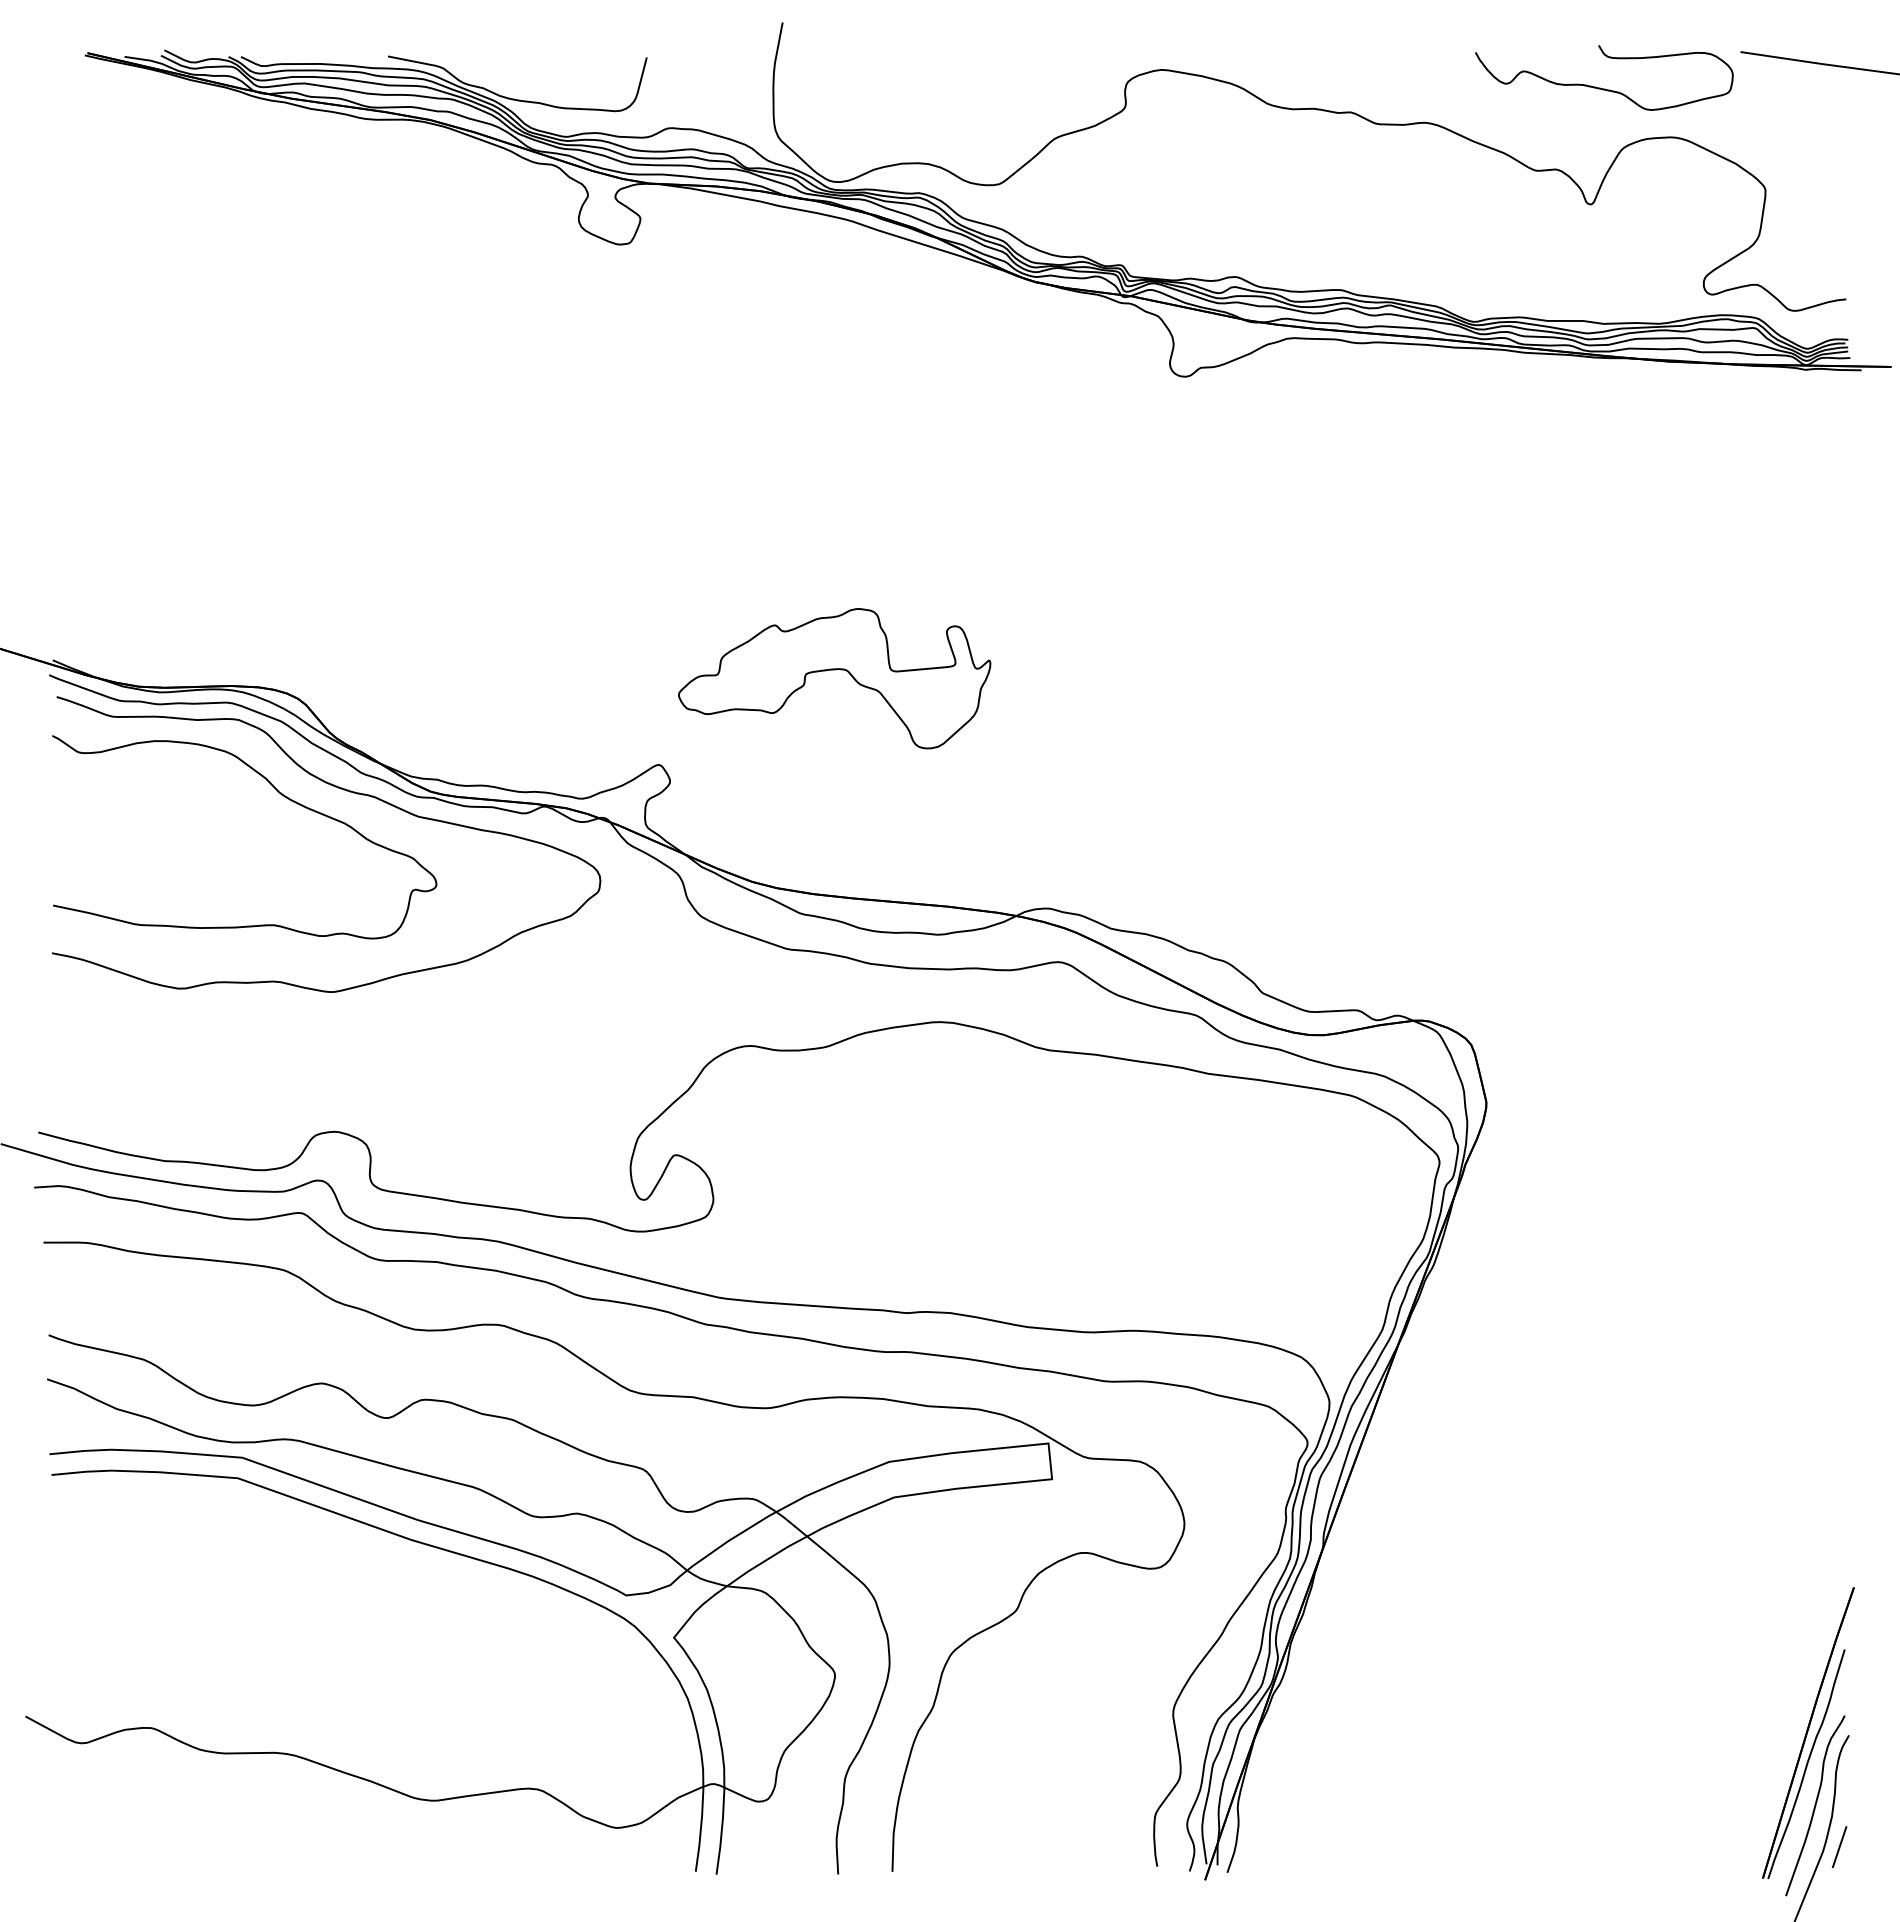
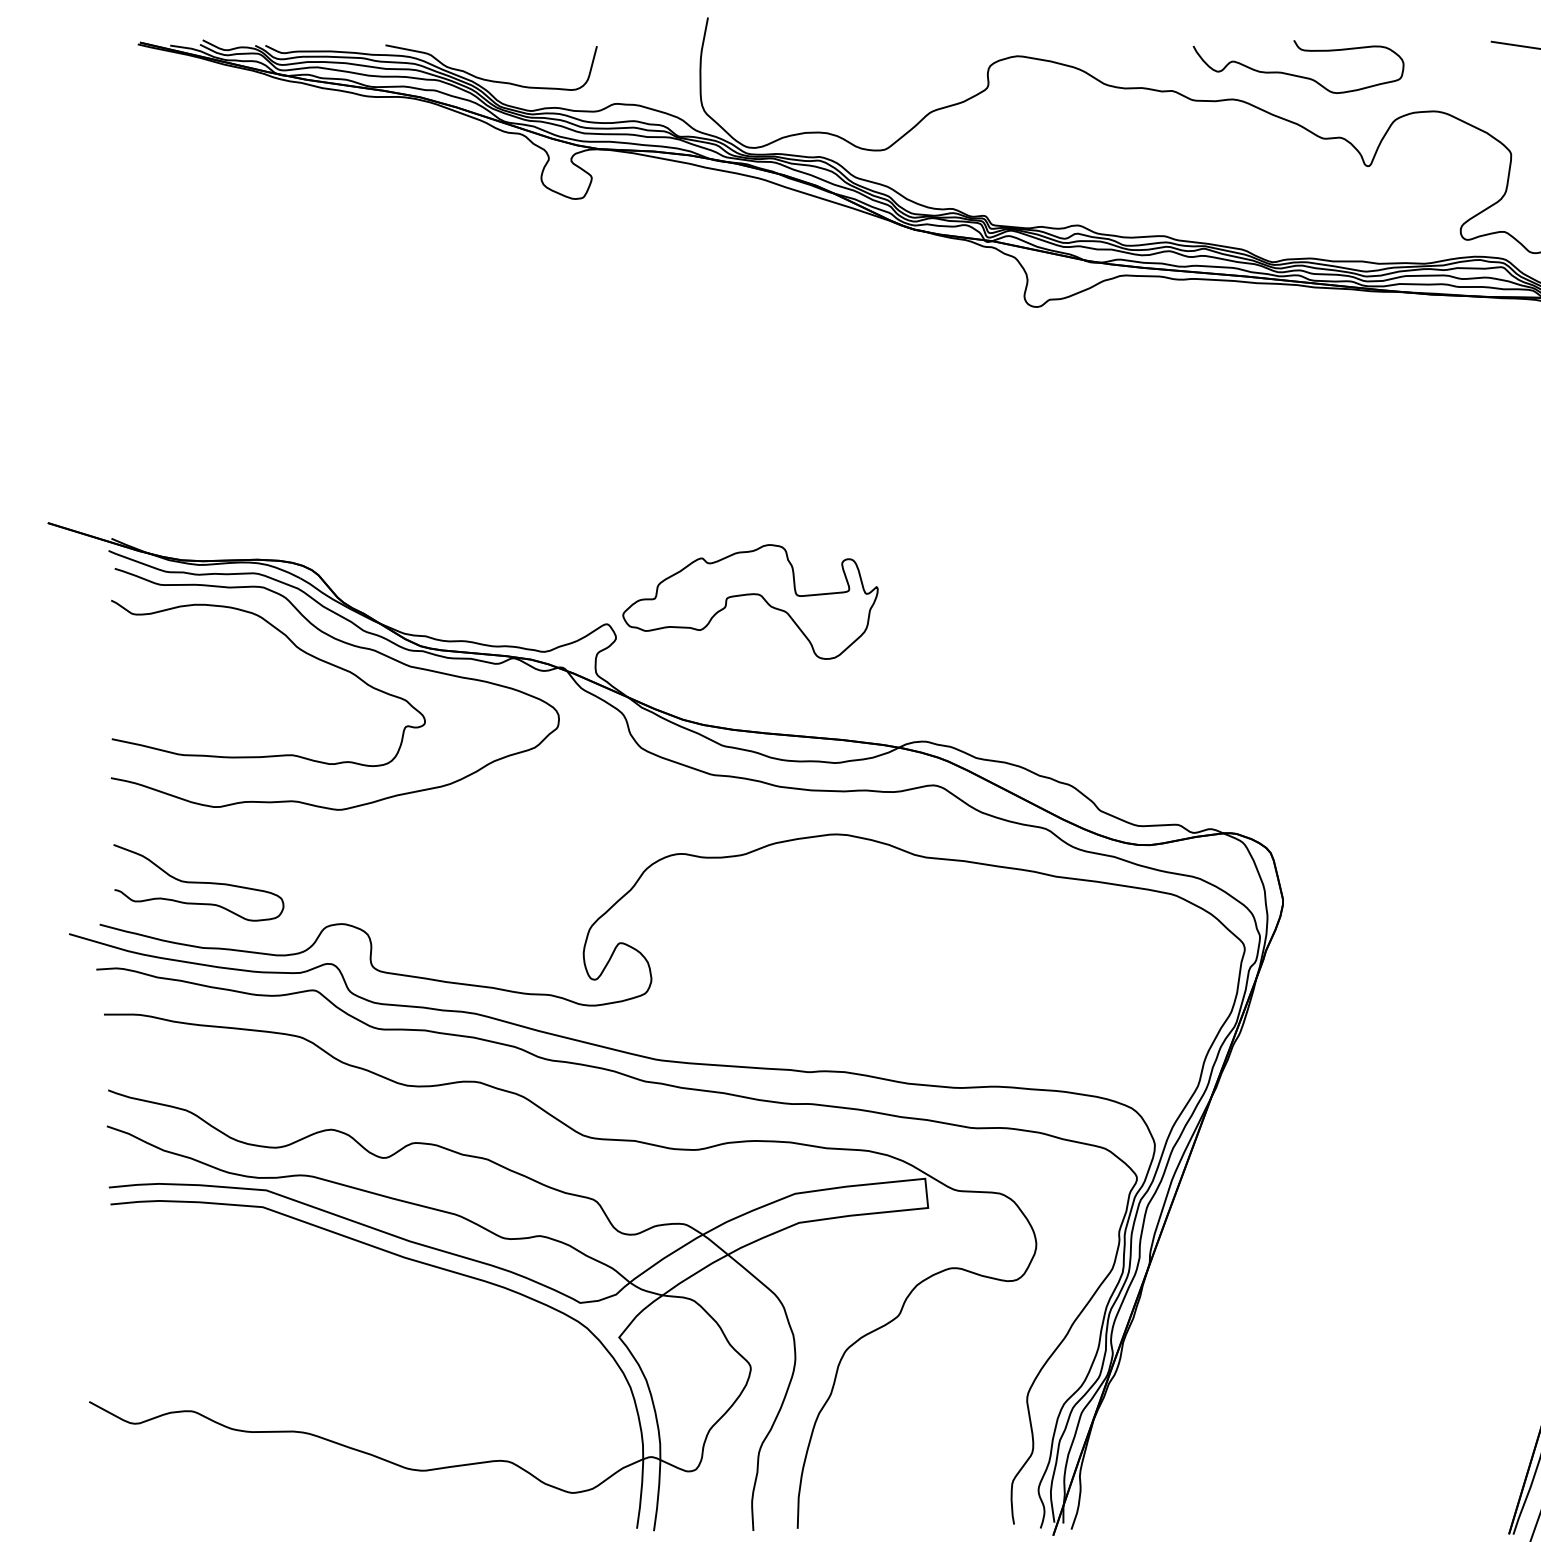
curve: (1600, 87) -> (1295, 74), moved
part: (834, 670) -> (750, 595), moved
curve: (159, 1081) -> (198, 882), added

